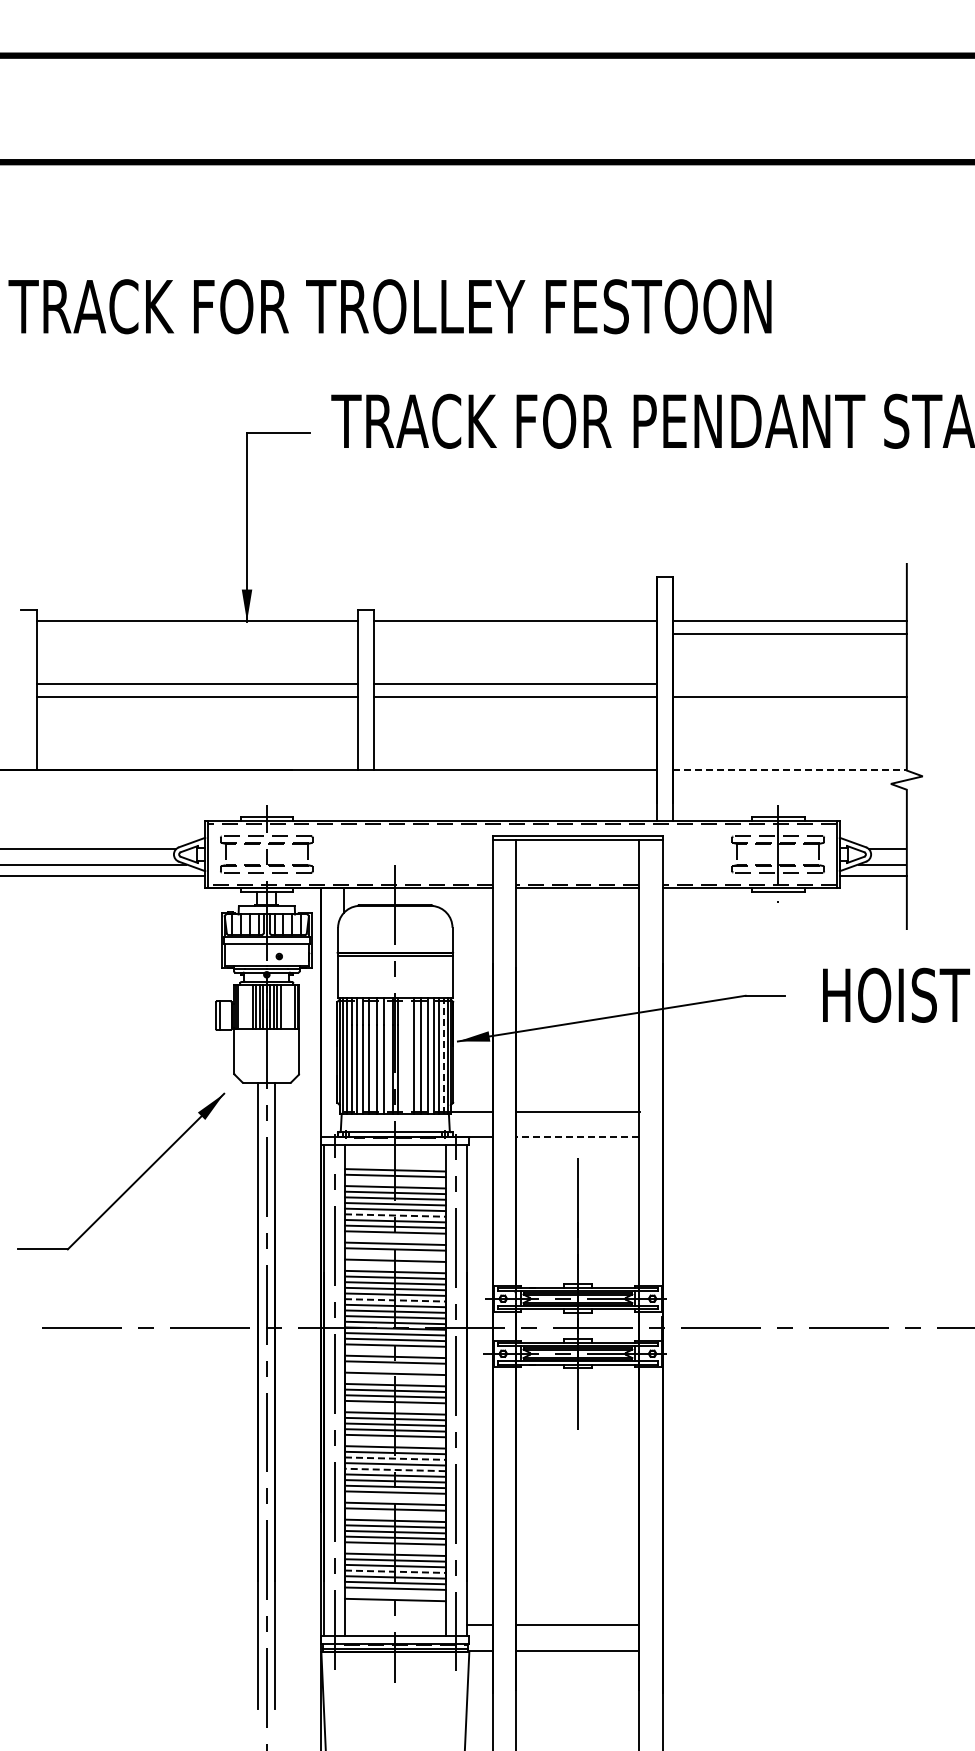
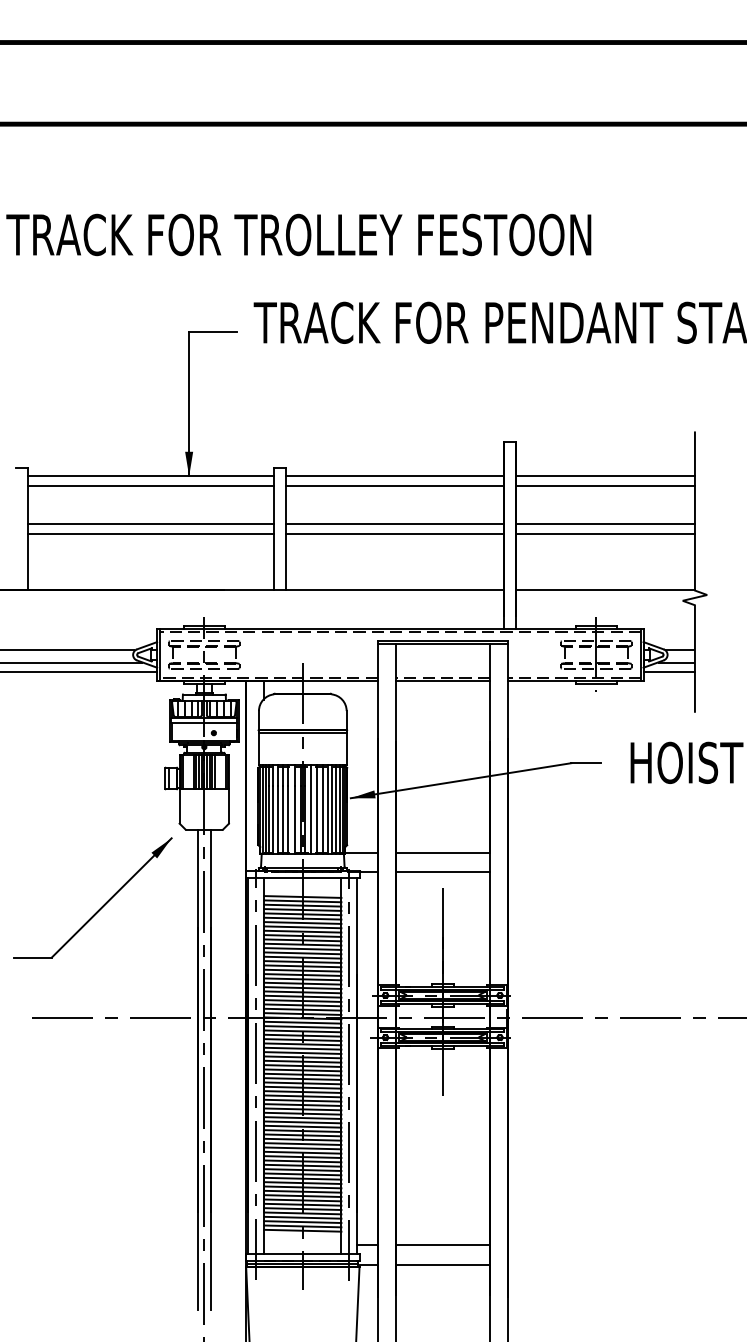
line: (197, 634) -> (151, 486), added
line: (515, 634) -> (394, 486), added
line: (789, 683) -> (605, 523), added
line: (789, 769) -> (605, 589), dashed -> solid
line: (406, 1055) -> (311, 808), added
line: (443, 1056) -> (339, 809), dashed -> solid
line: (577, 1137) -> (442, 871), dashed -> solid
line: (395, 1181) -> (302, 905), added
line: (395, 1215) -> (302, 931), dashed -> solid
line: (395, 1237) -> (302, 948), added
line: (395, 1254) -> (302, 961), added
line: (395, 1266) -> (302, 970), added
line: (395, 1300) -> (302, 996), dashed -> solid
line: (395, 1351) -> (302, 1035), added
line: (395, 1368) -> (302, 1048), added
line: (395, 1379) -> (302, 1057), added
line: (395, 1407) -> (302, 1078), added
line: (395, 1441) -> (302, 1104), added
line: (395, 1458) -> (302, 1117), dashed -> solid
line: (394, 1469) -> (302, 1126), dashed -> solid
line: (395, 1498) -> (302, 1148), added
line: (395, 1515) -> (302, 1161), added
line: (395, 1548) -> (302, 1186), added
line: (395, 1571) -> (302, 1204), dashed -> solid
line: (395, 1594) -> (302, 1222), added
line: (395, 1605) -> (302, 1230), added

